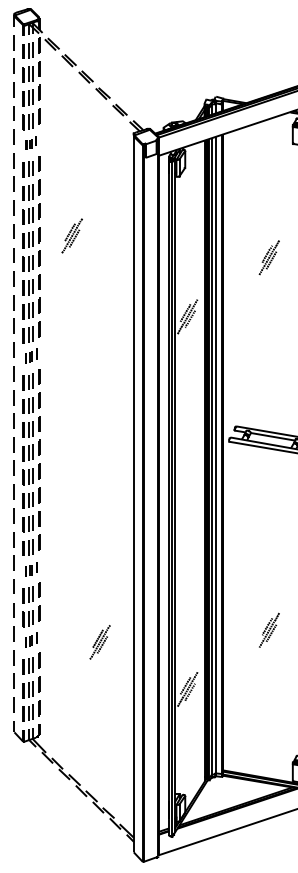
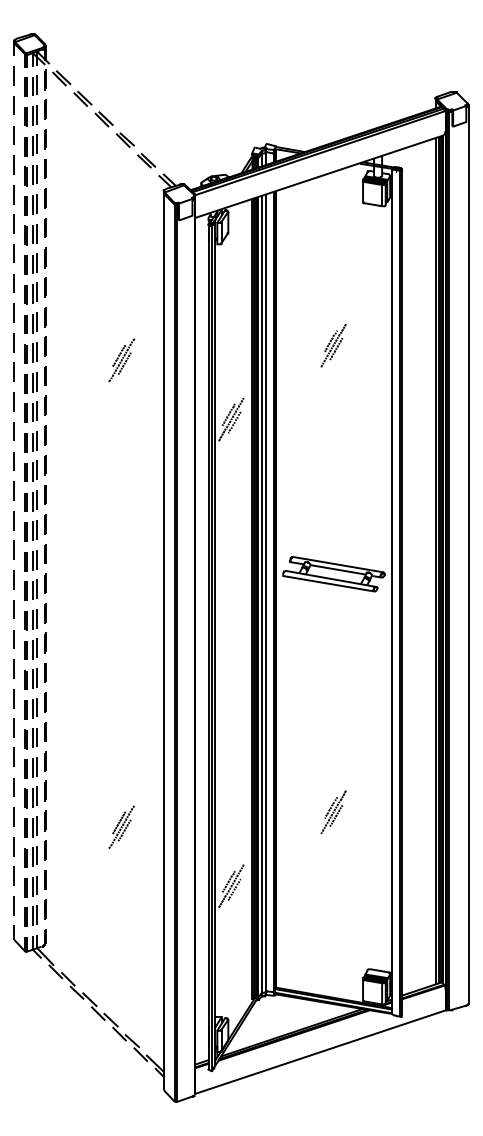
part: (31, 142) -> (35, 201), size x1.67
part: (72, 236) -> (121, 360), moved
part: (31, 355) -> (35, 468), size x1.43
part: (31, 569) -> (35, 735), size x1.43
part: (31, 639) -> (35, 823), size x1.43

